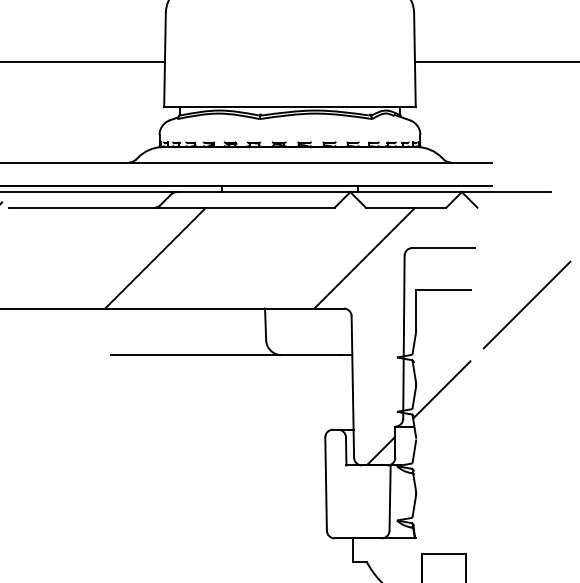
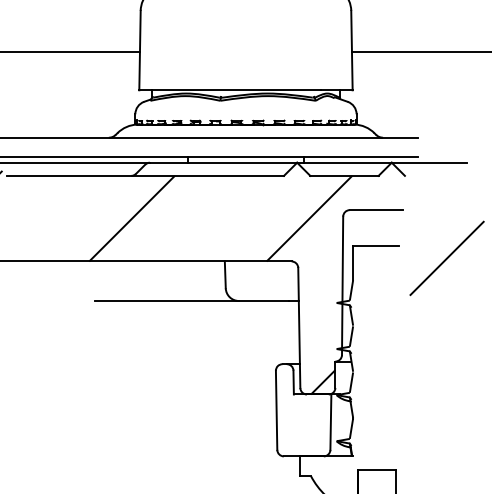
hatch: (441, 388) -> (374, 329), removed

